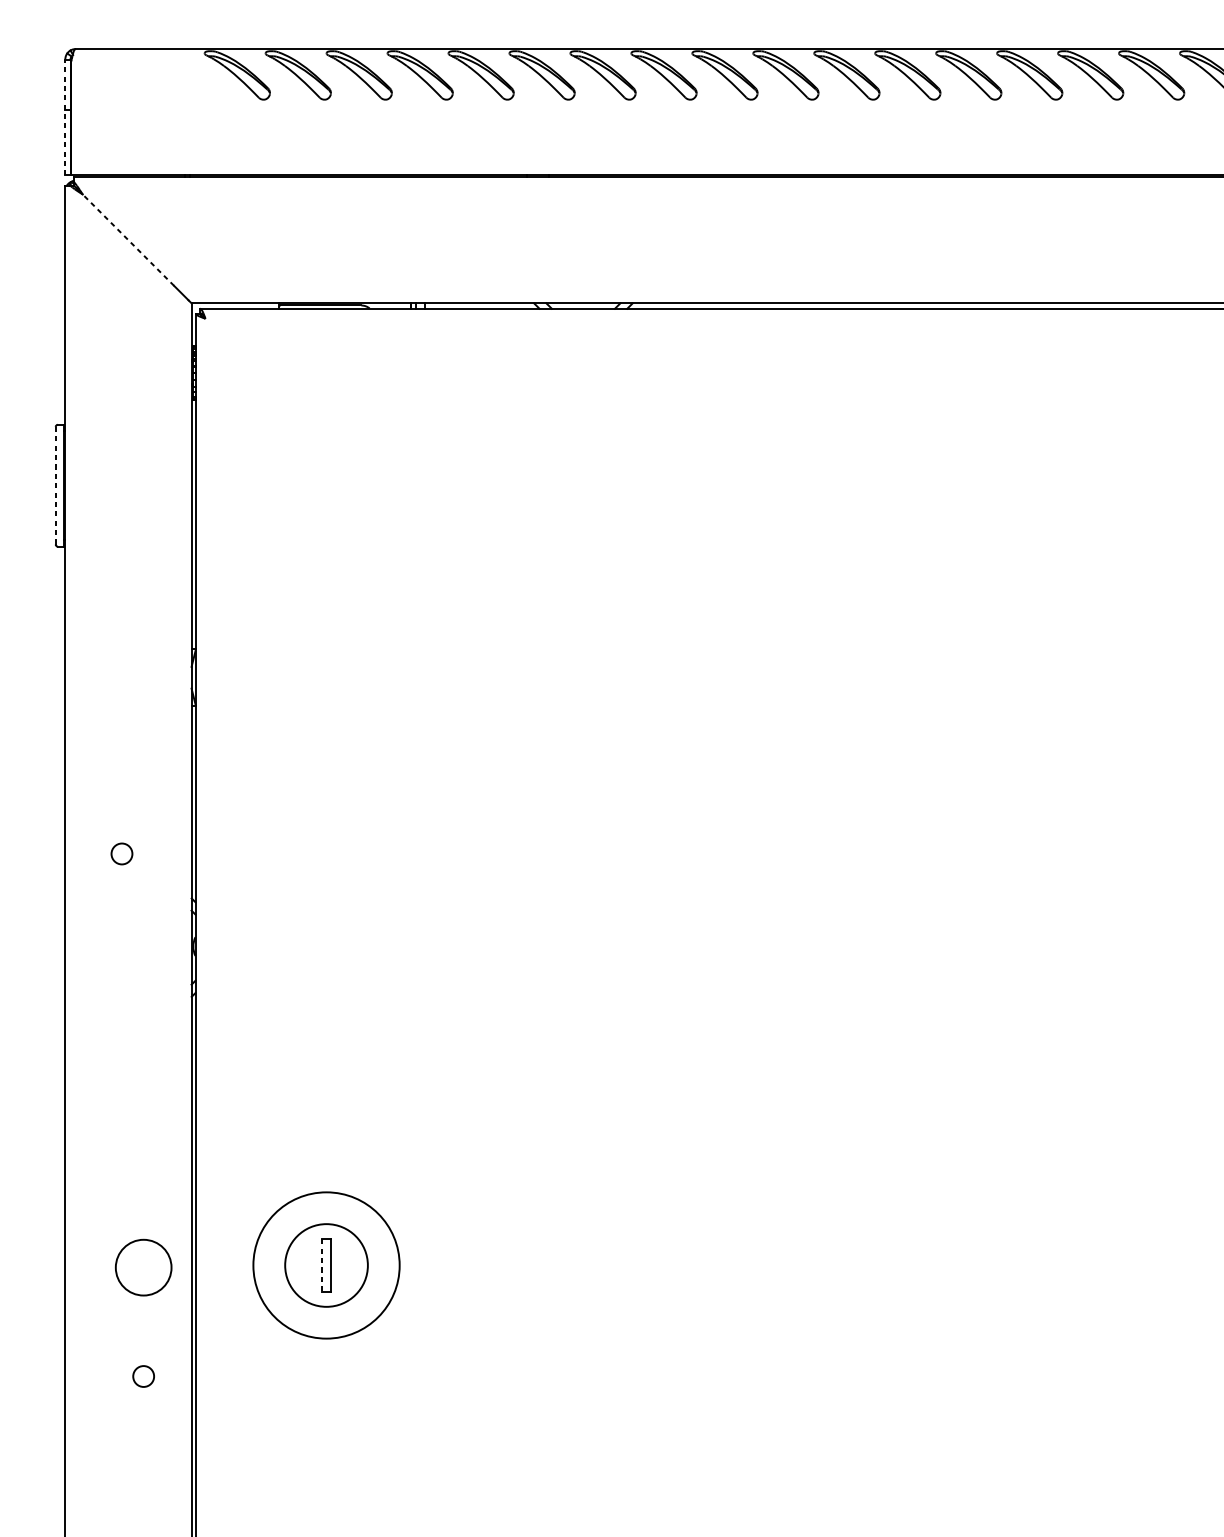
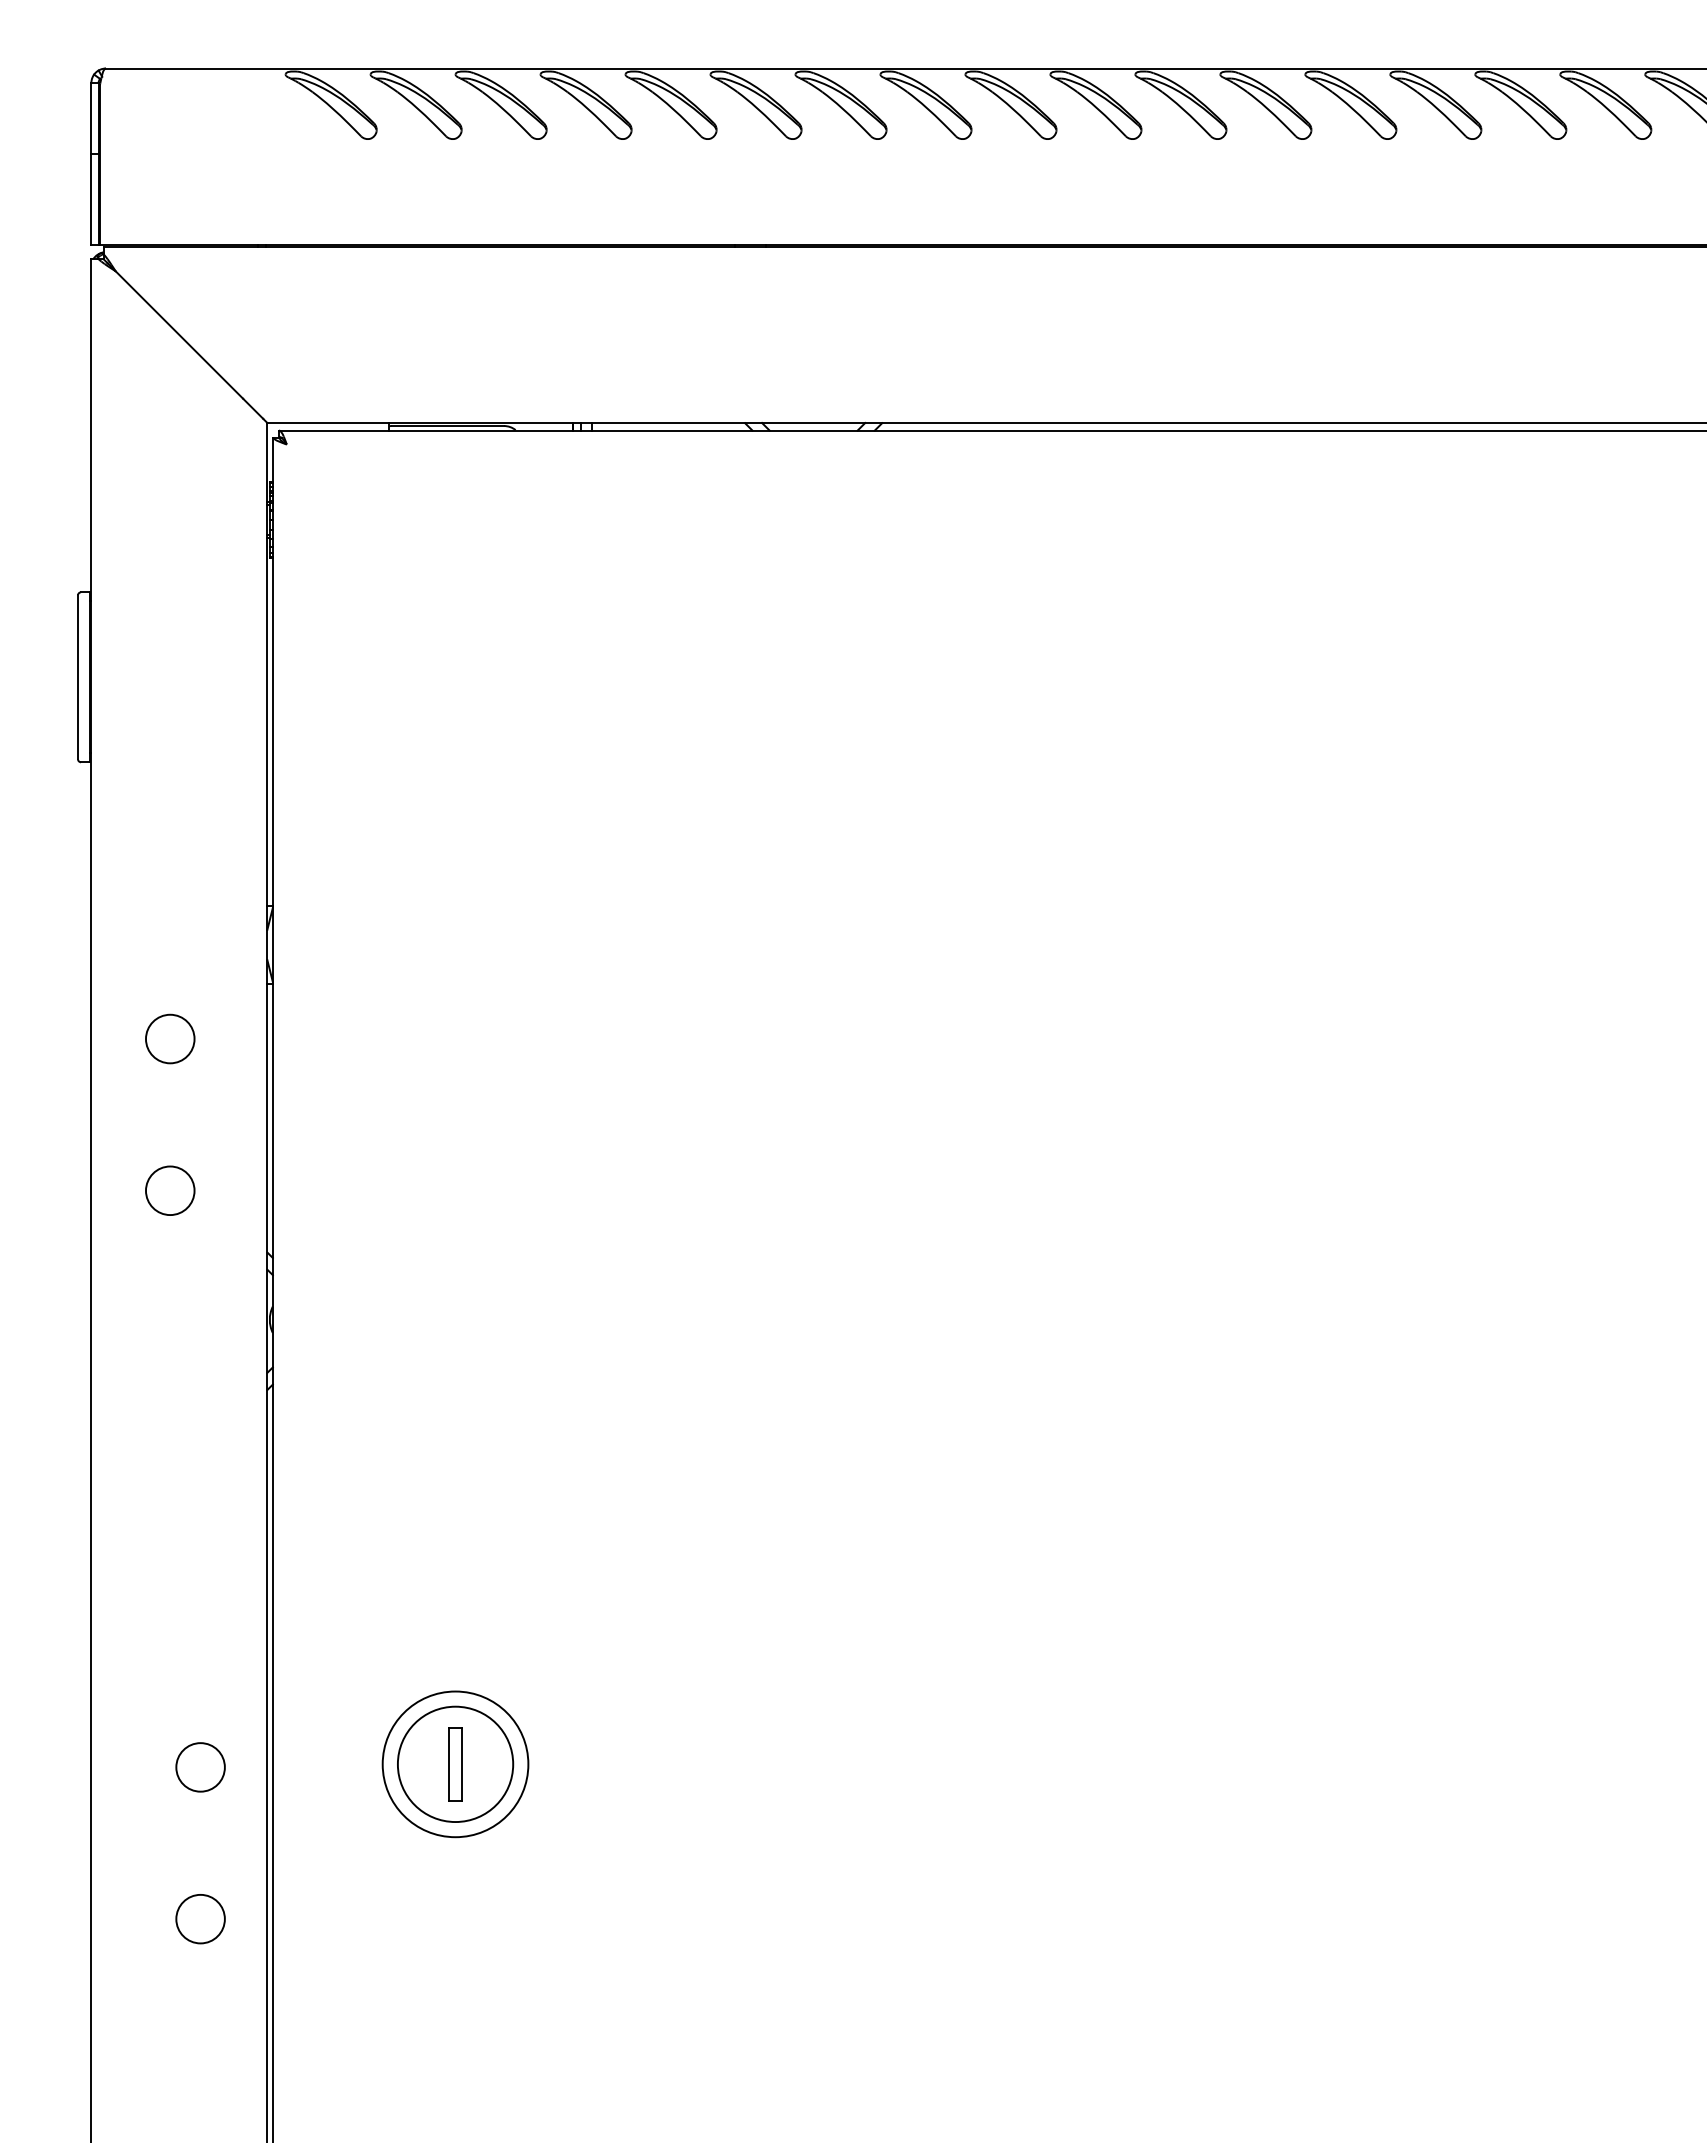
line: (65, 117) -> (91, 163), dashed -> solid
line: (128, 239) -> (179, 334), dashed -> solid
line: (56, 485) -> (78, 677), dashed -> solid
circle: (122, 744) -> (170, 1038), added
circle: (122, 853) -> (170, 1190), size x1.67
line: (322, 1265) -> (449, 1764), dashed -> solid
circle: (326, 1265) -> (455, 1764), size x0.71
circle: (143, 1267) -> (200, 1767), size x0.62
circle: (143, 1376) -> (200, 1918), size x1.67

